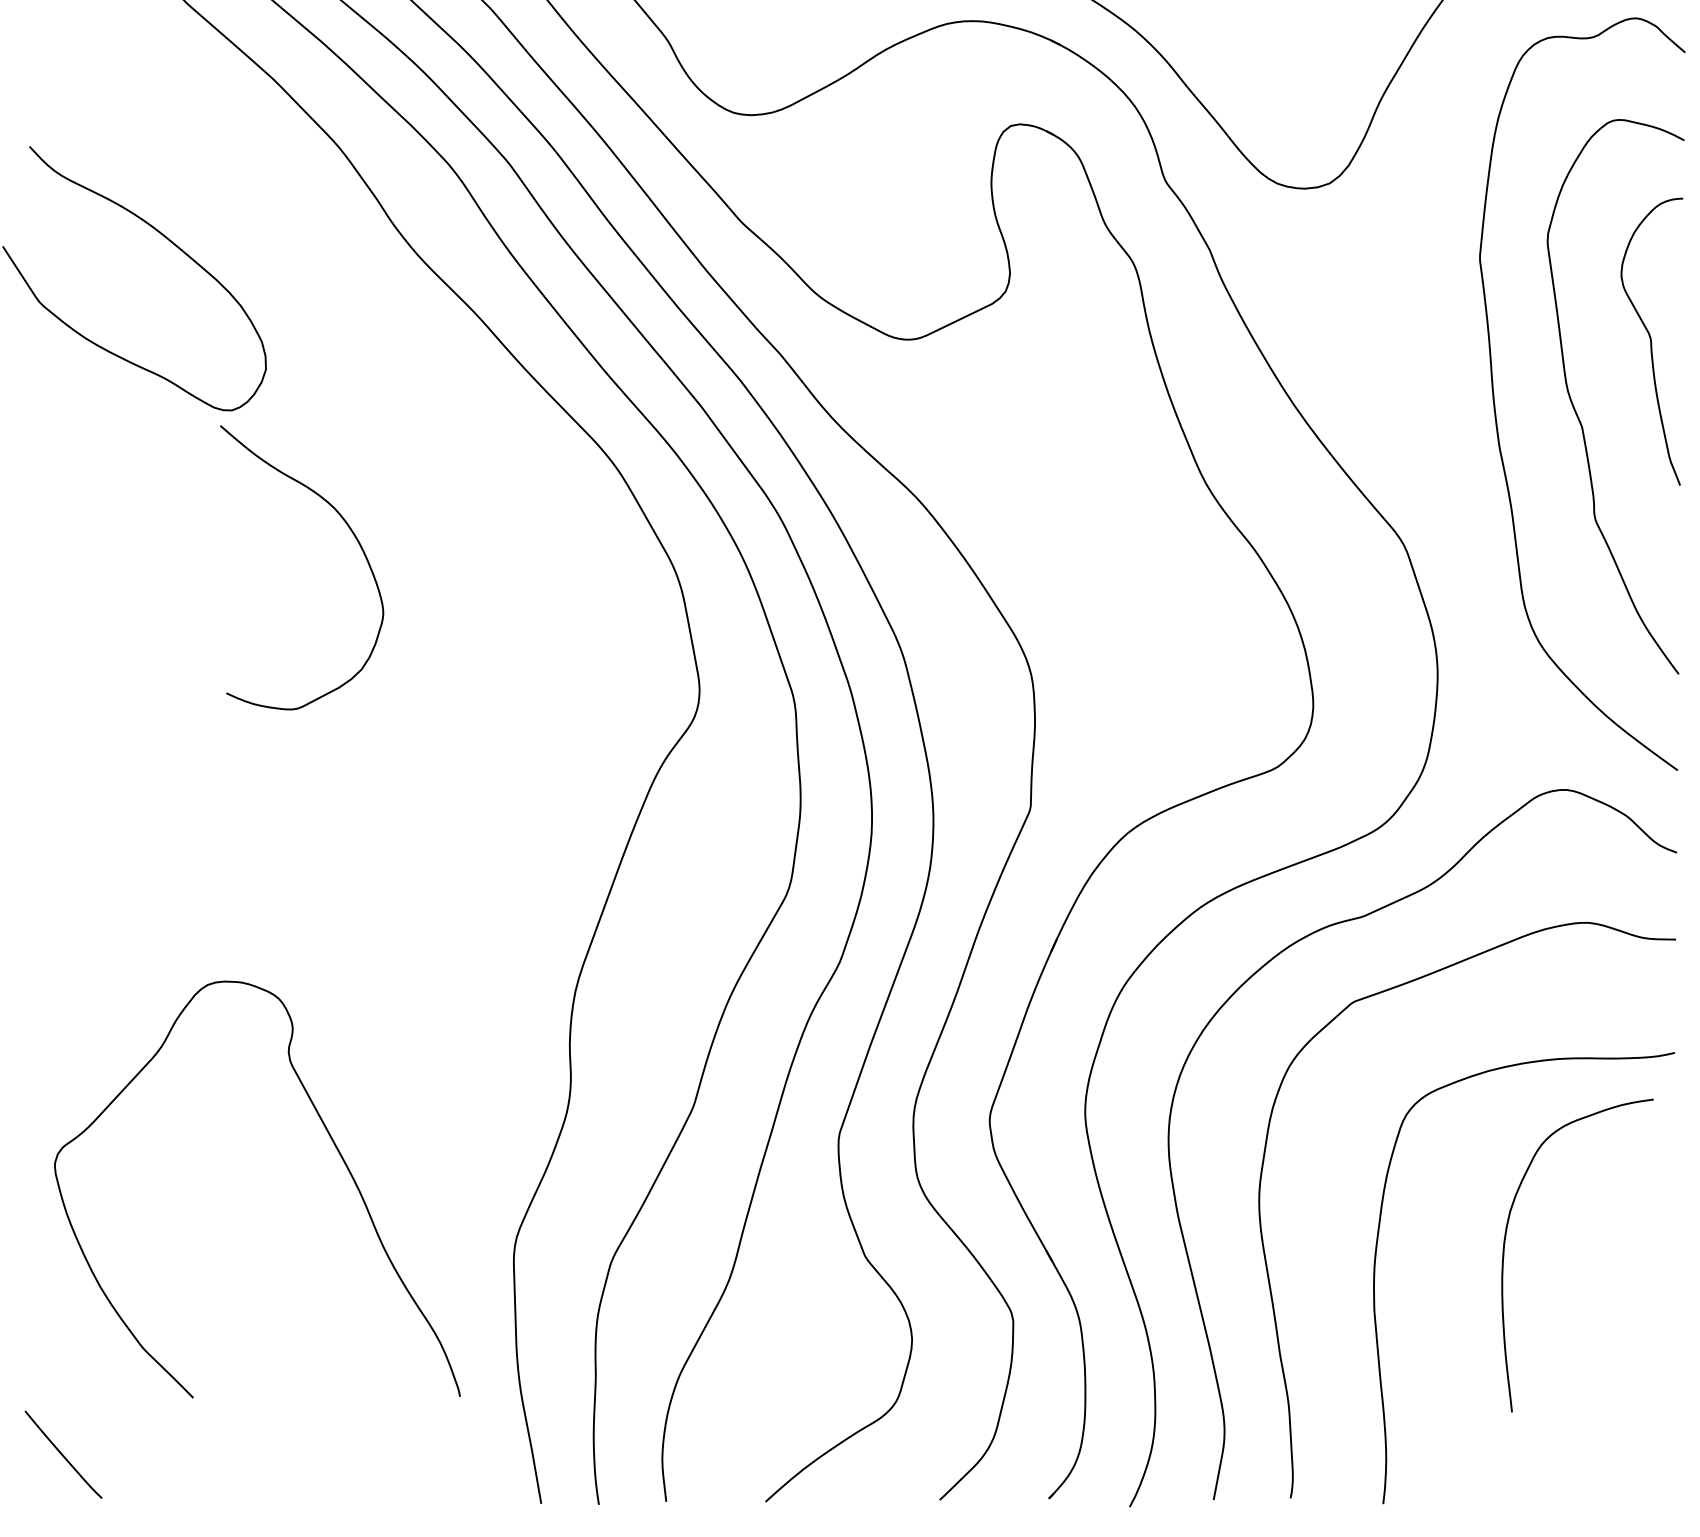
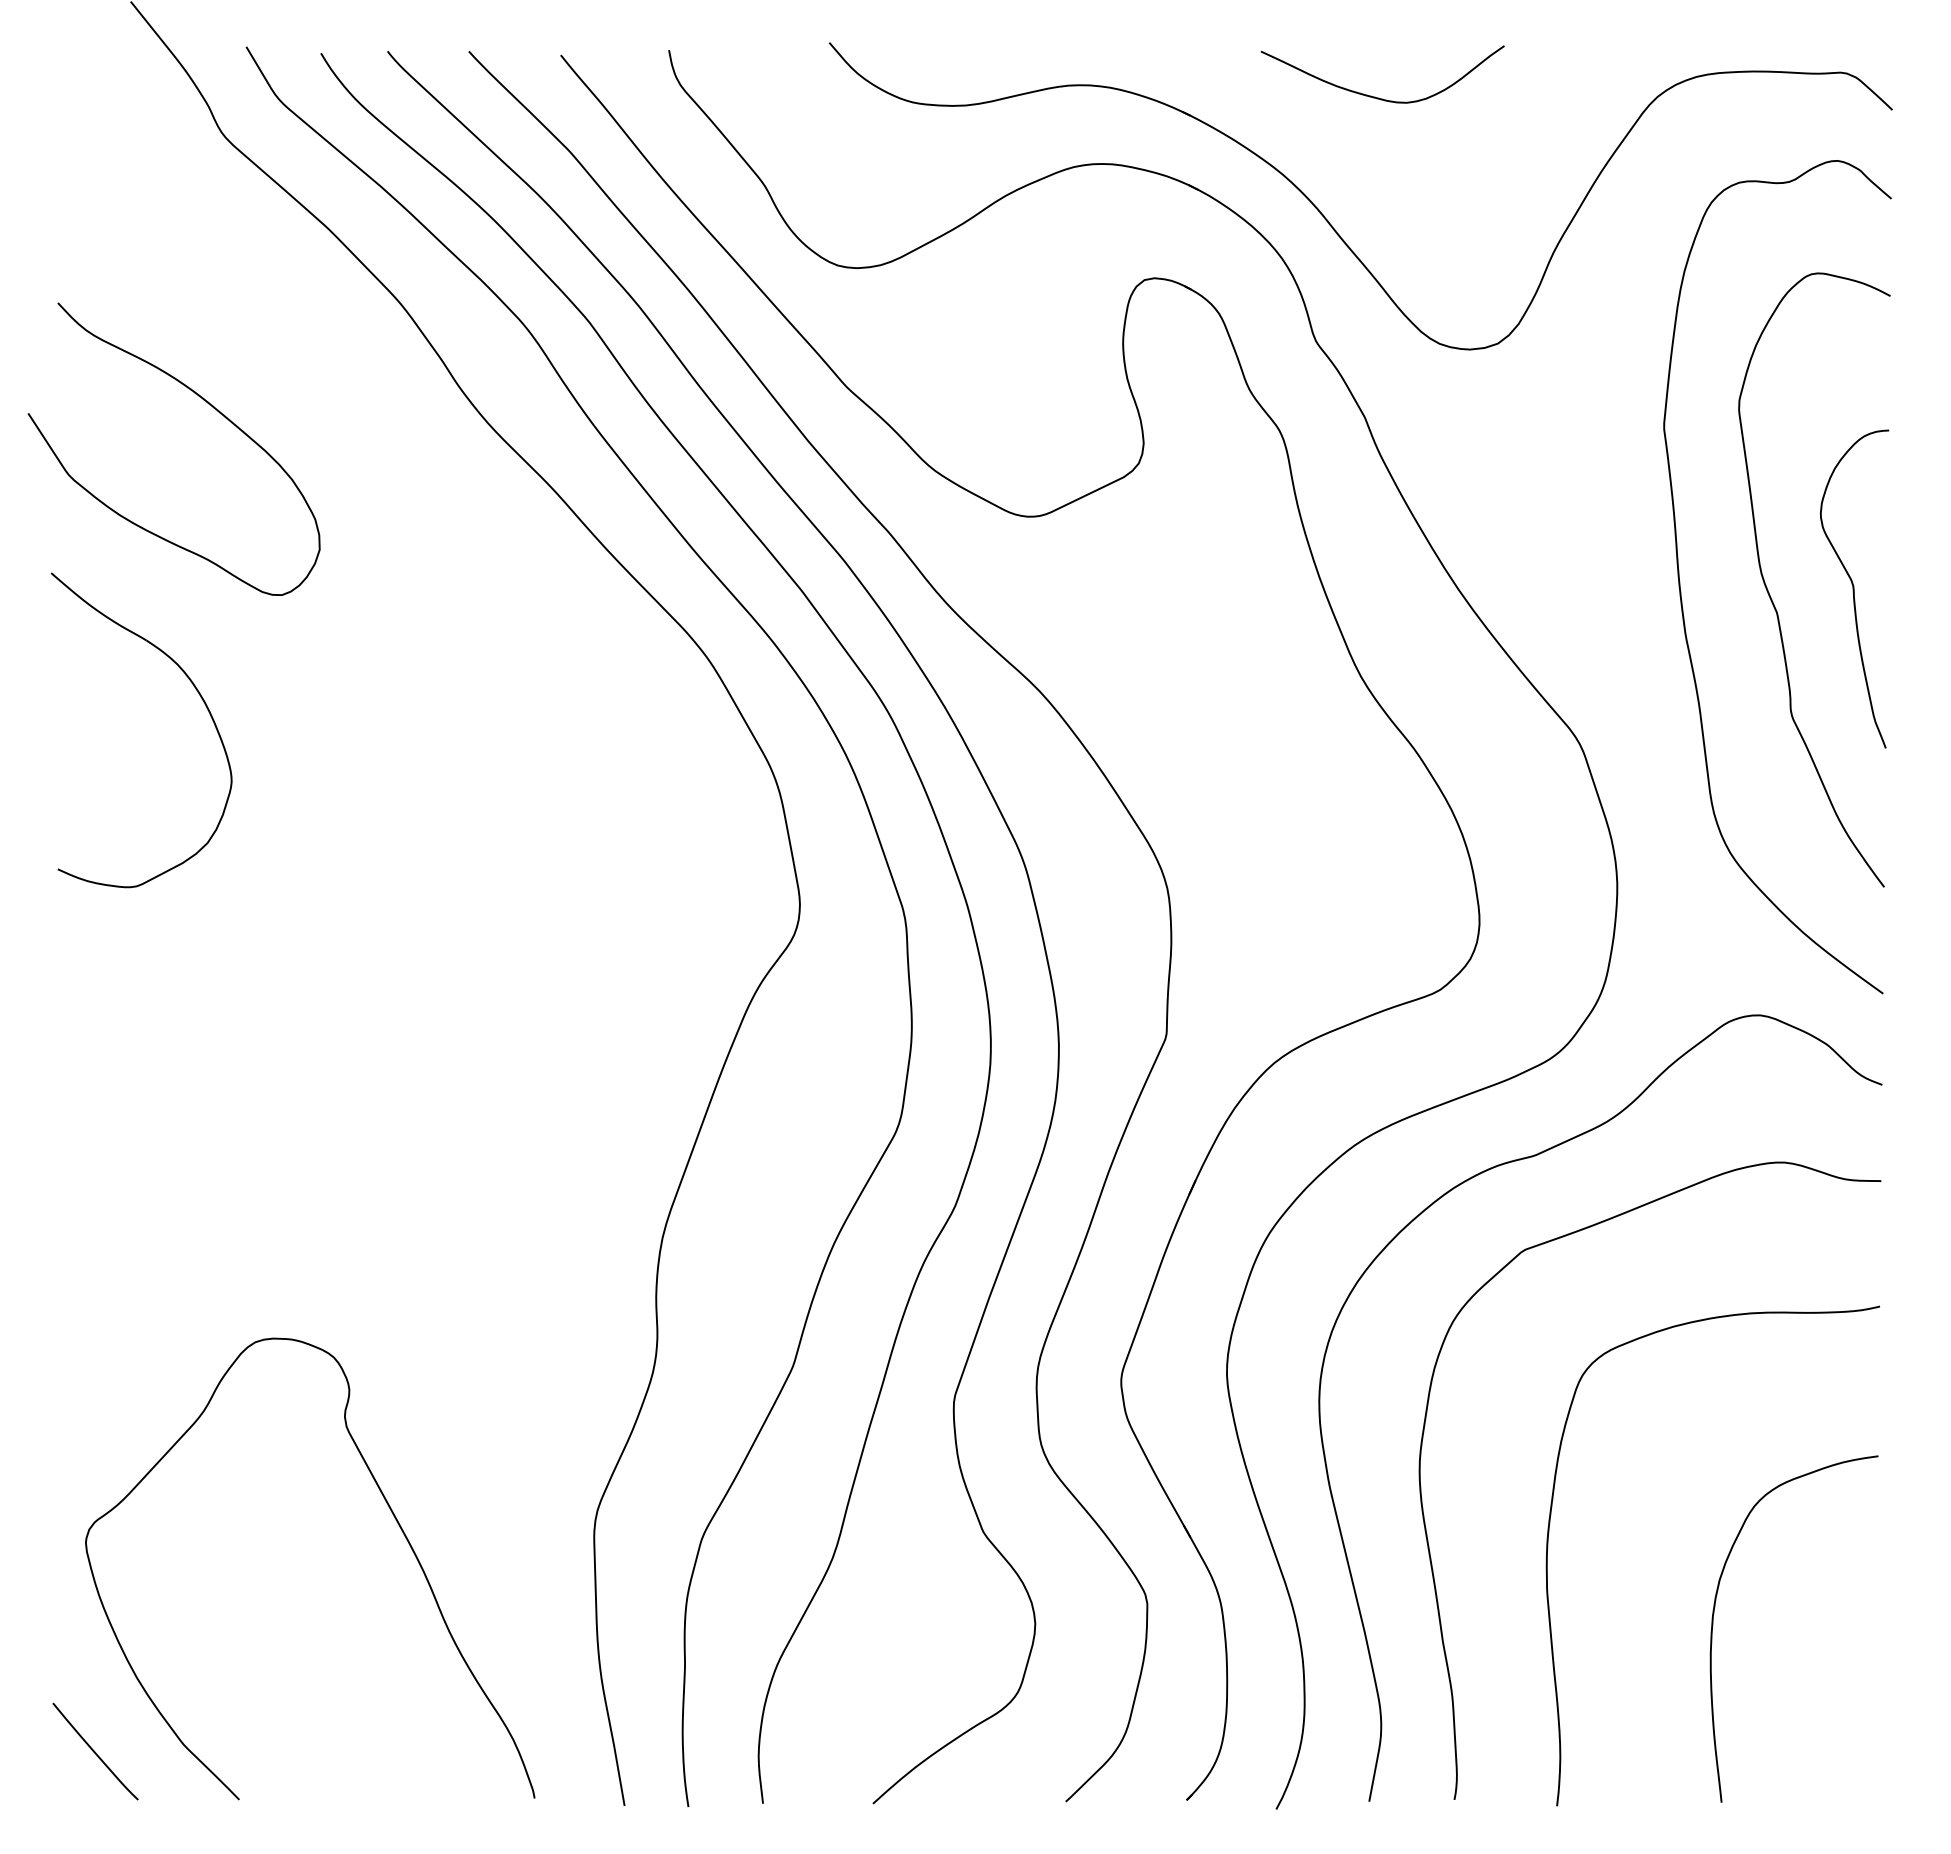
curve: (1651, 341) -> (1854, 588), moved
part: (355, 538) -> (200, 697), moved
curve: (333, 1144) -> (394, 1518), moved
curve: (1504, 1253) -> (1713, 1626), moved

